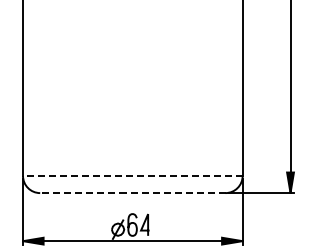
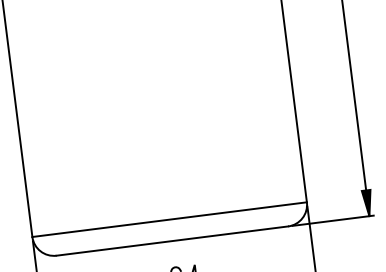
line: (132, 175) -> (169, 219), dashed -> solid
line: (132, 193) -> (171, 241), dashed -> solid

